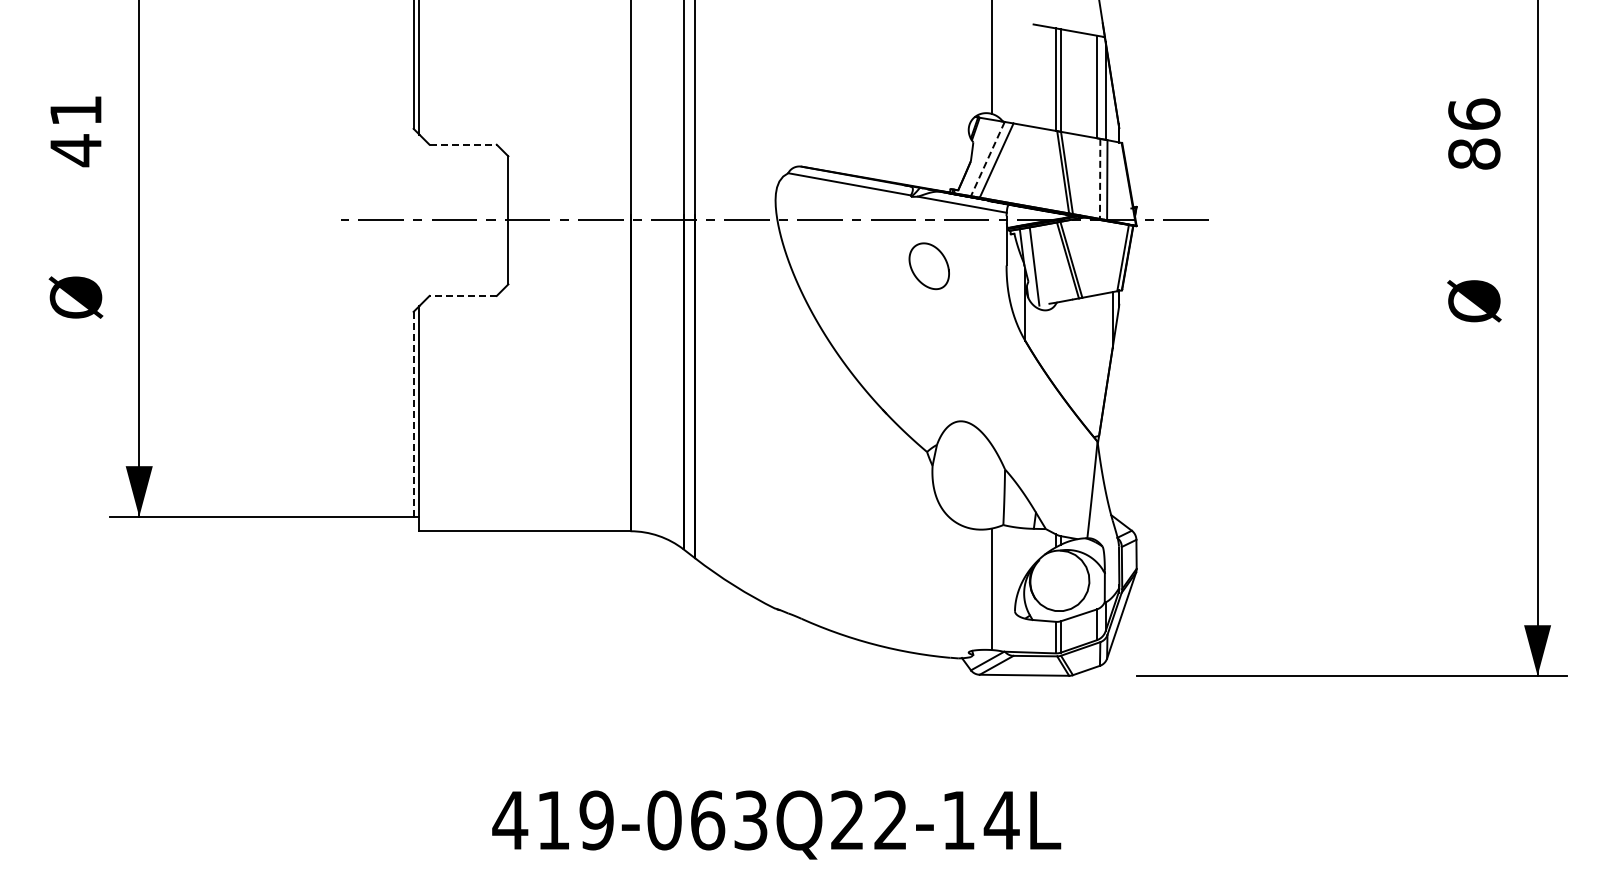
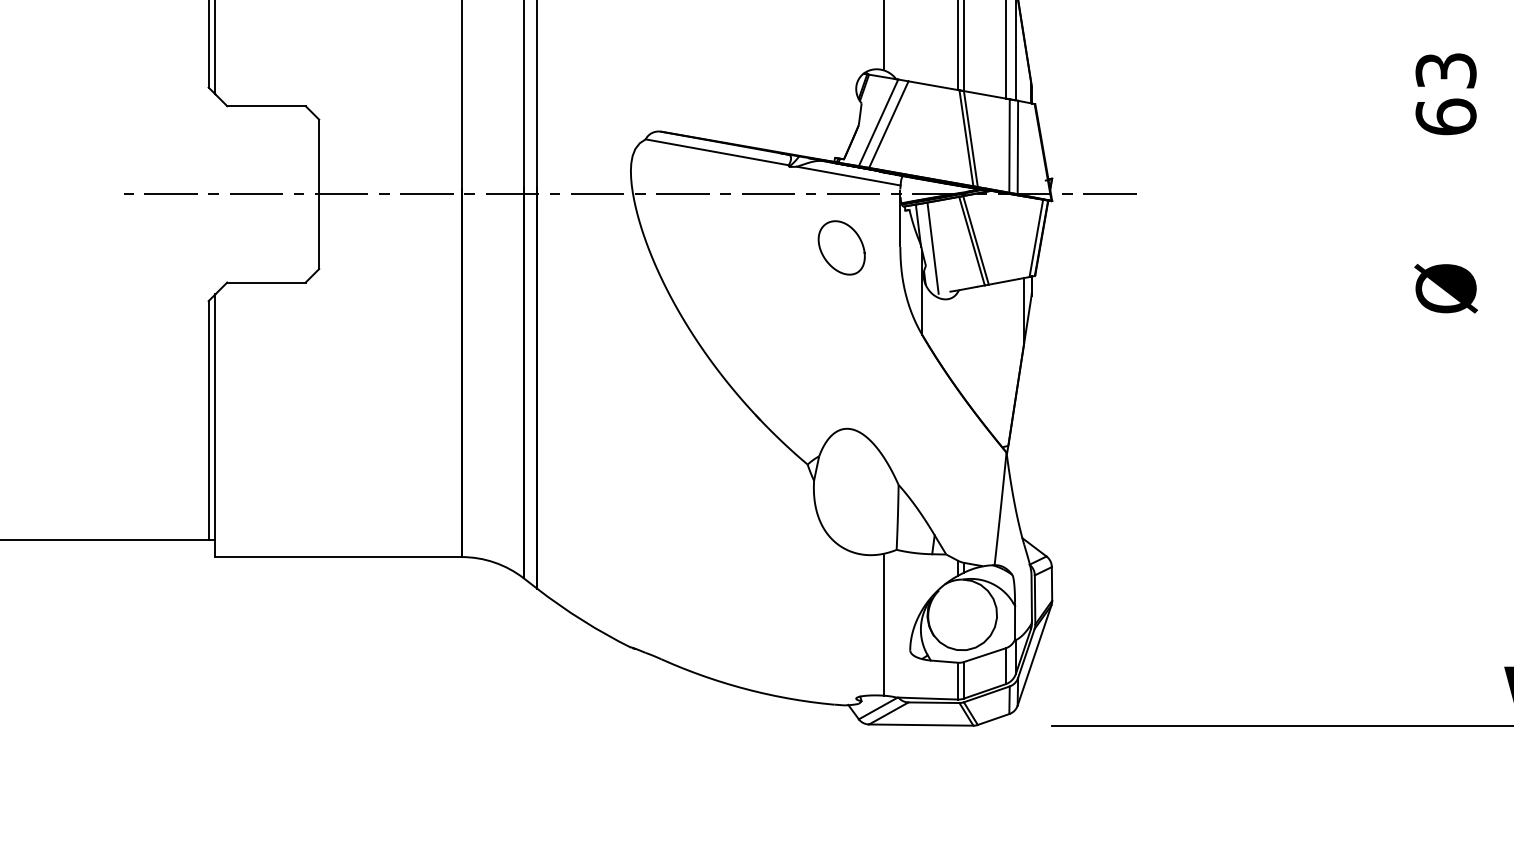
text: (1474, 133) -> (1446, 93), 86 -> 63
line: (463, 144) -> (266, 105), dashed -> solid
line: (987, 159) -> (878, 123), dashed -> solid
line: (1100, 179) -> (1009, 146), dashed -> solid
curve: (914, 272) -> (824, 255), moved
line: (463, 295) -> (266, 282), dashed -> solid
line: (413, 413) -> (208, 419), dashed -> solid

